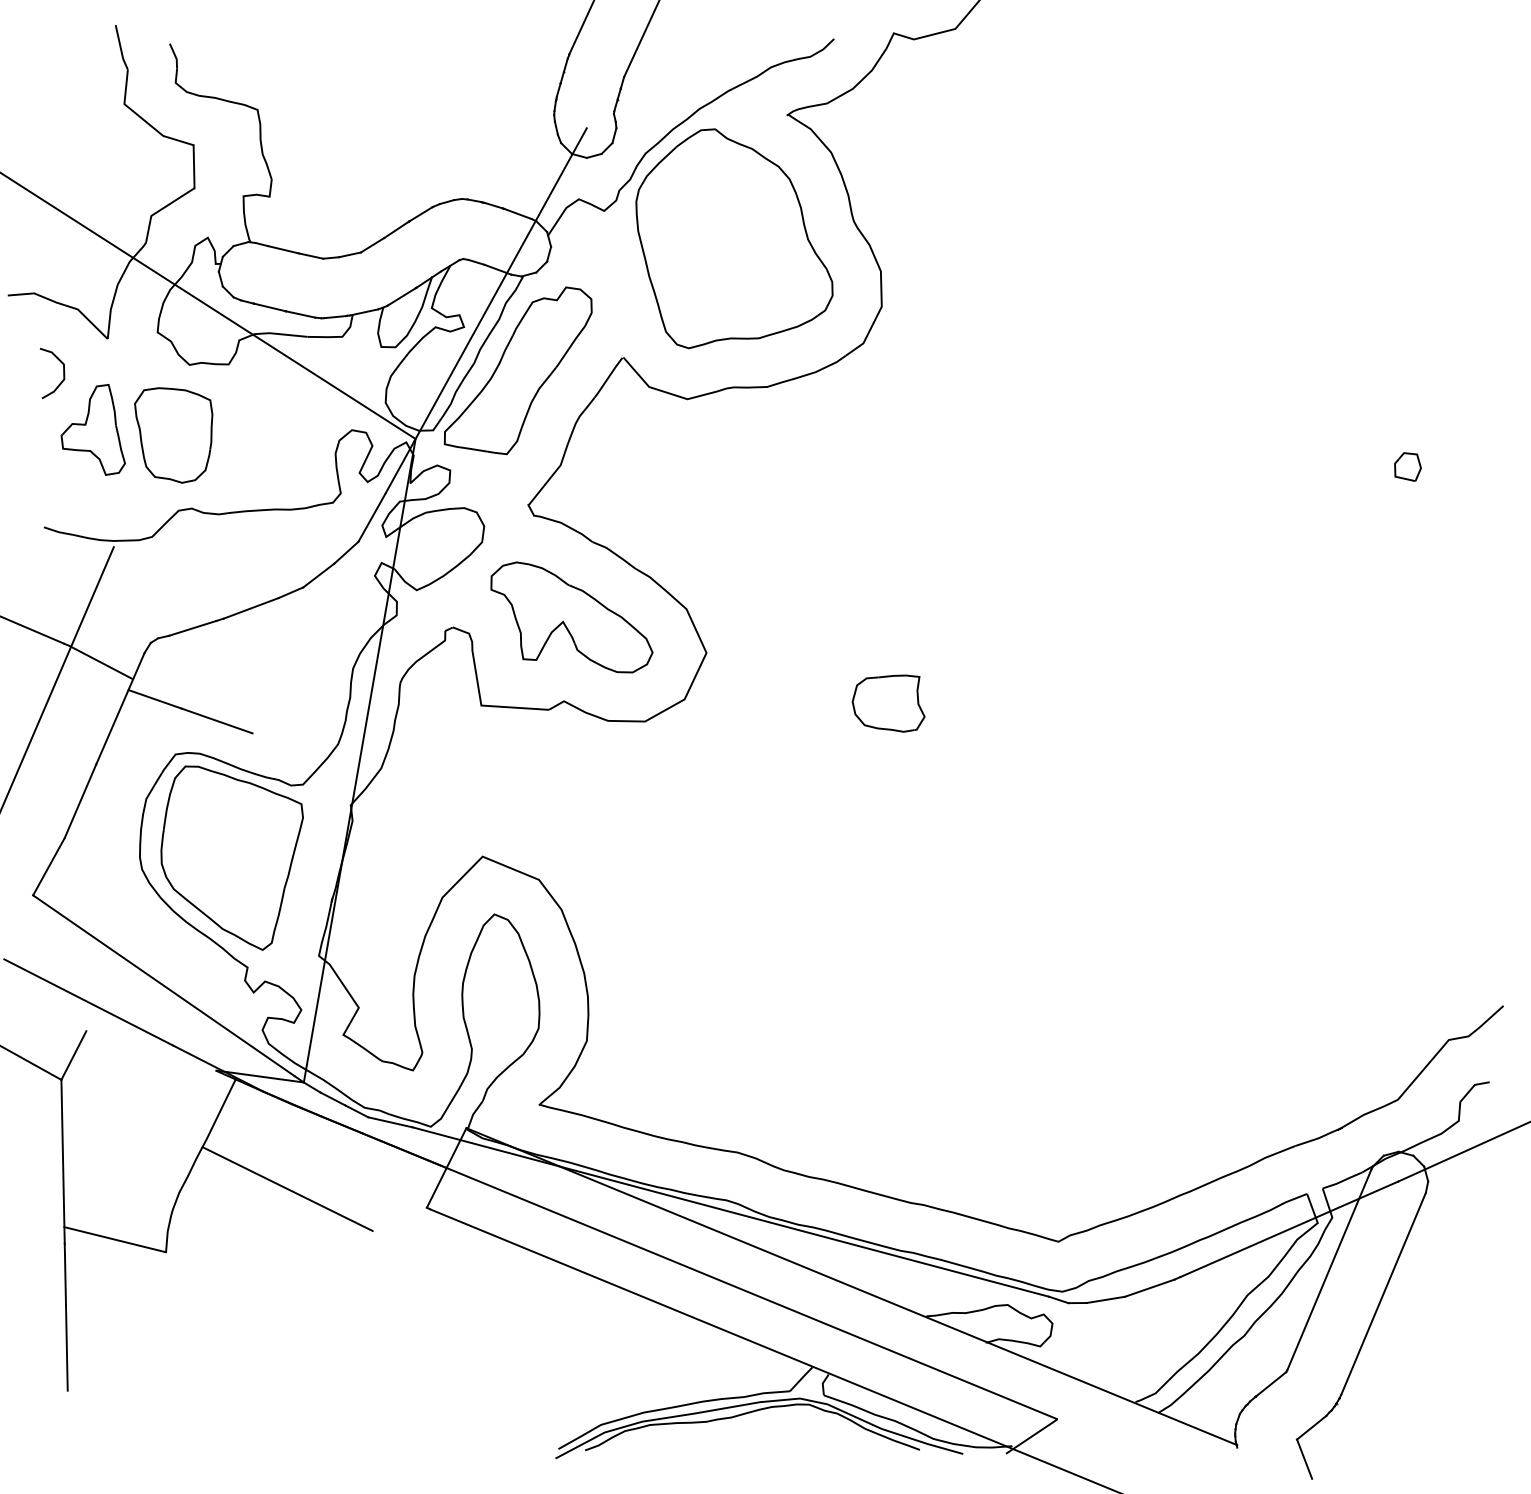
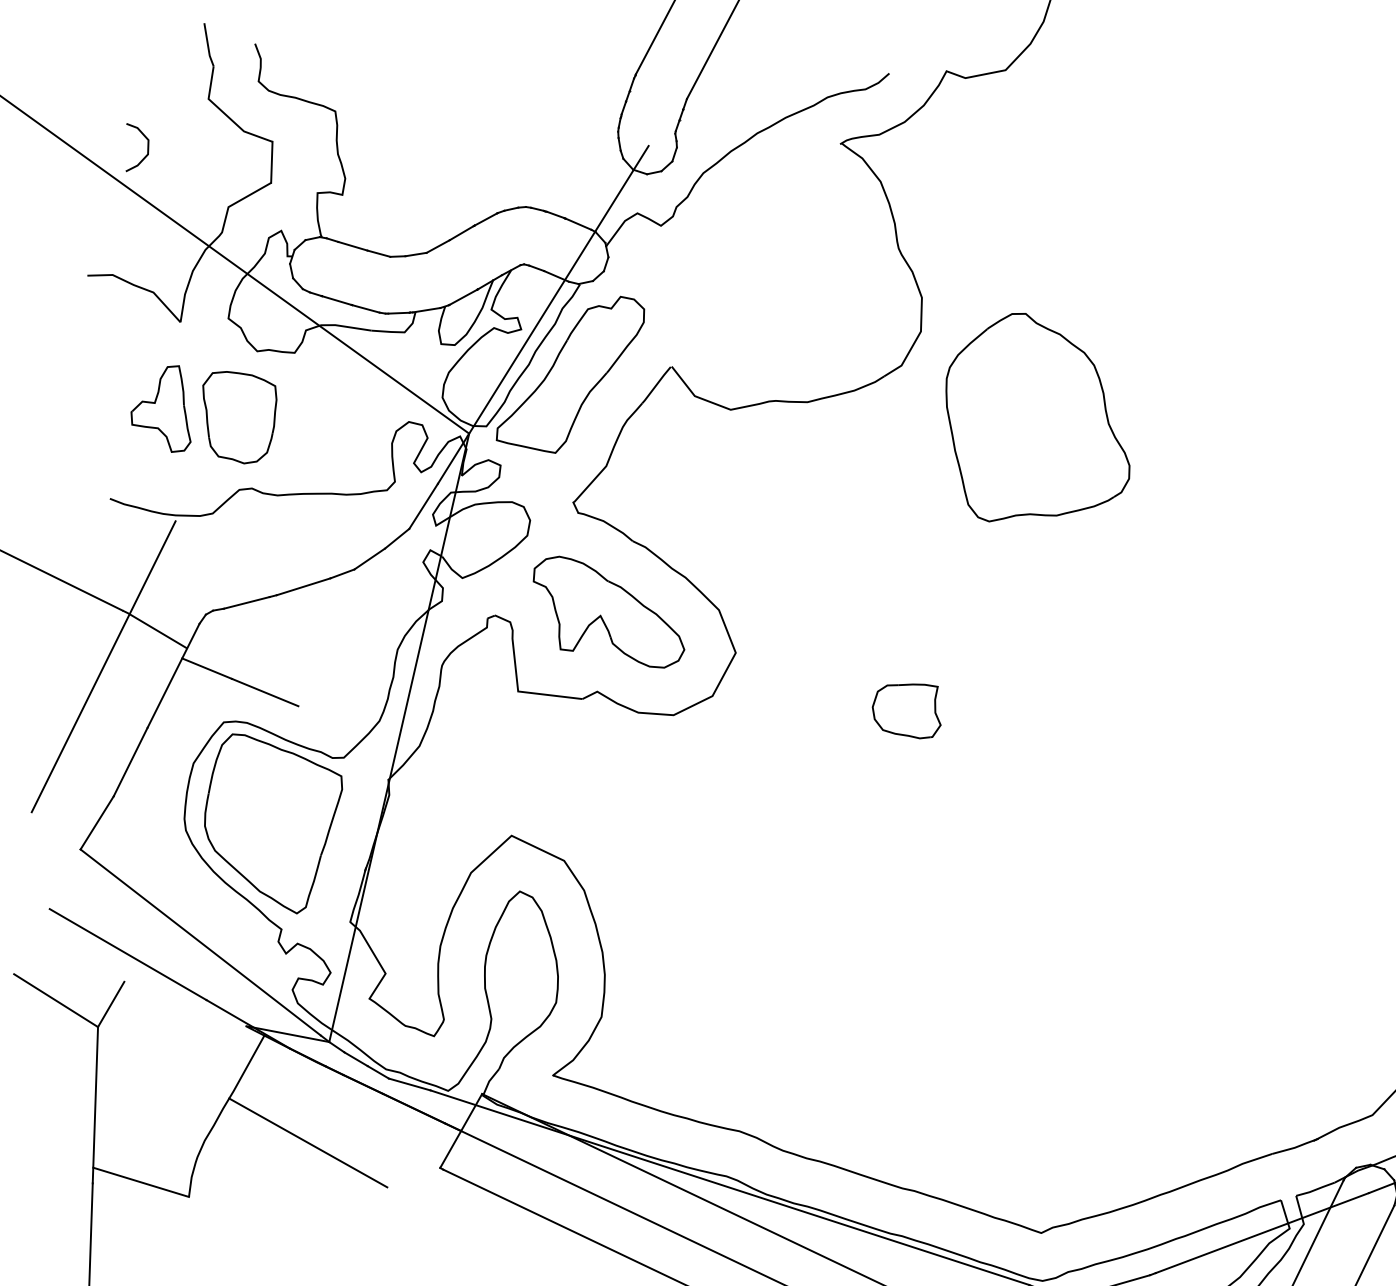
part: (734, 238) -> (1038, 419), moved
curve: (63, 373) -> (147, 148), moved

